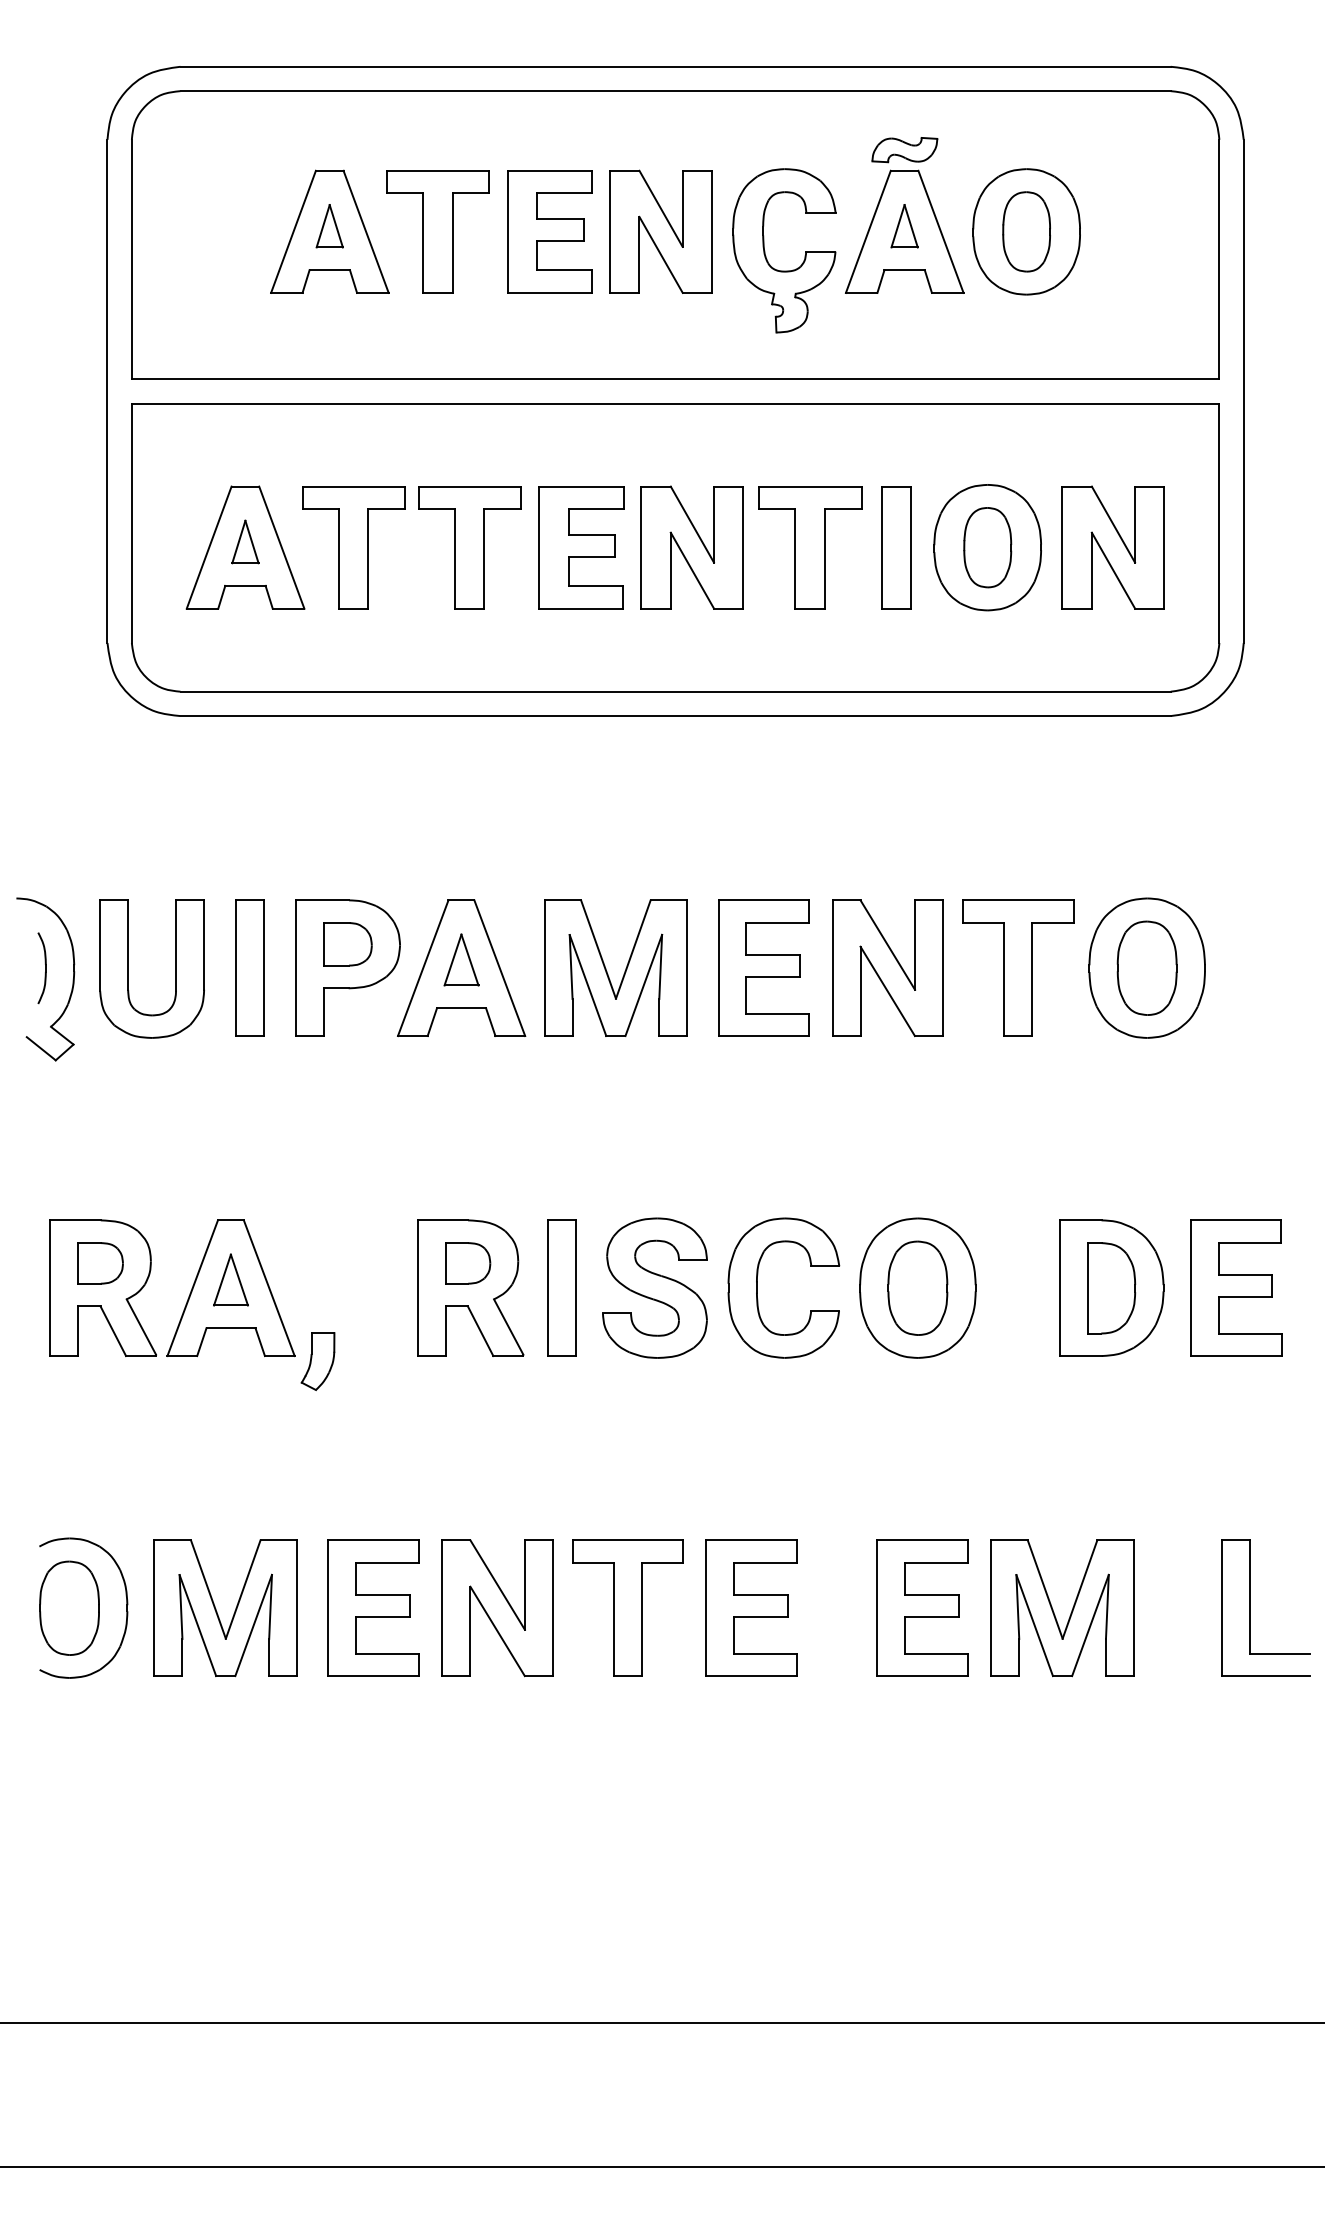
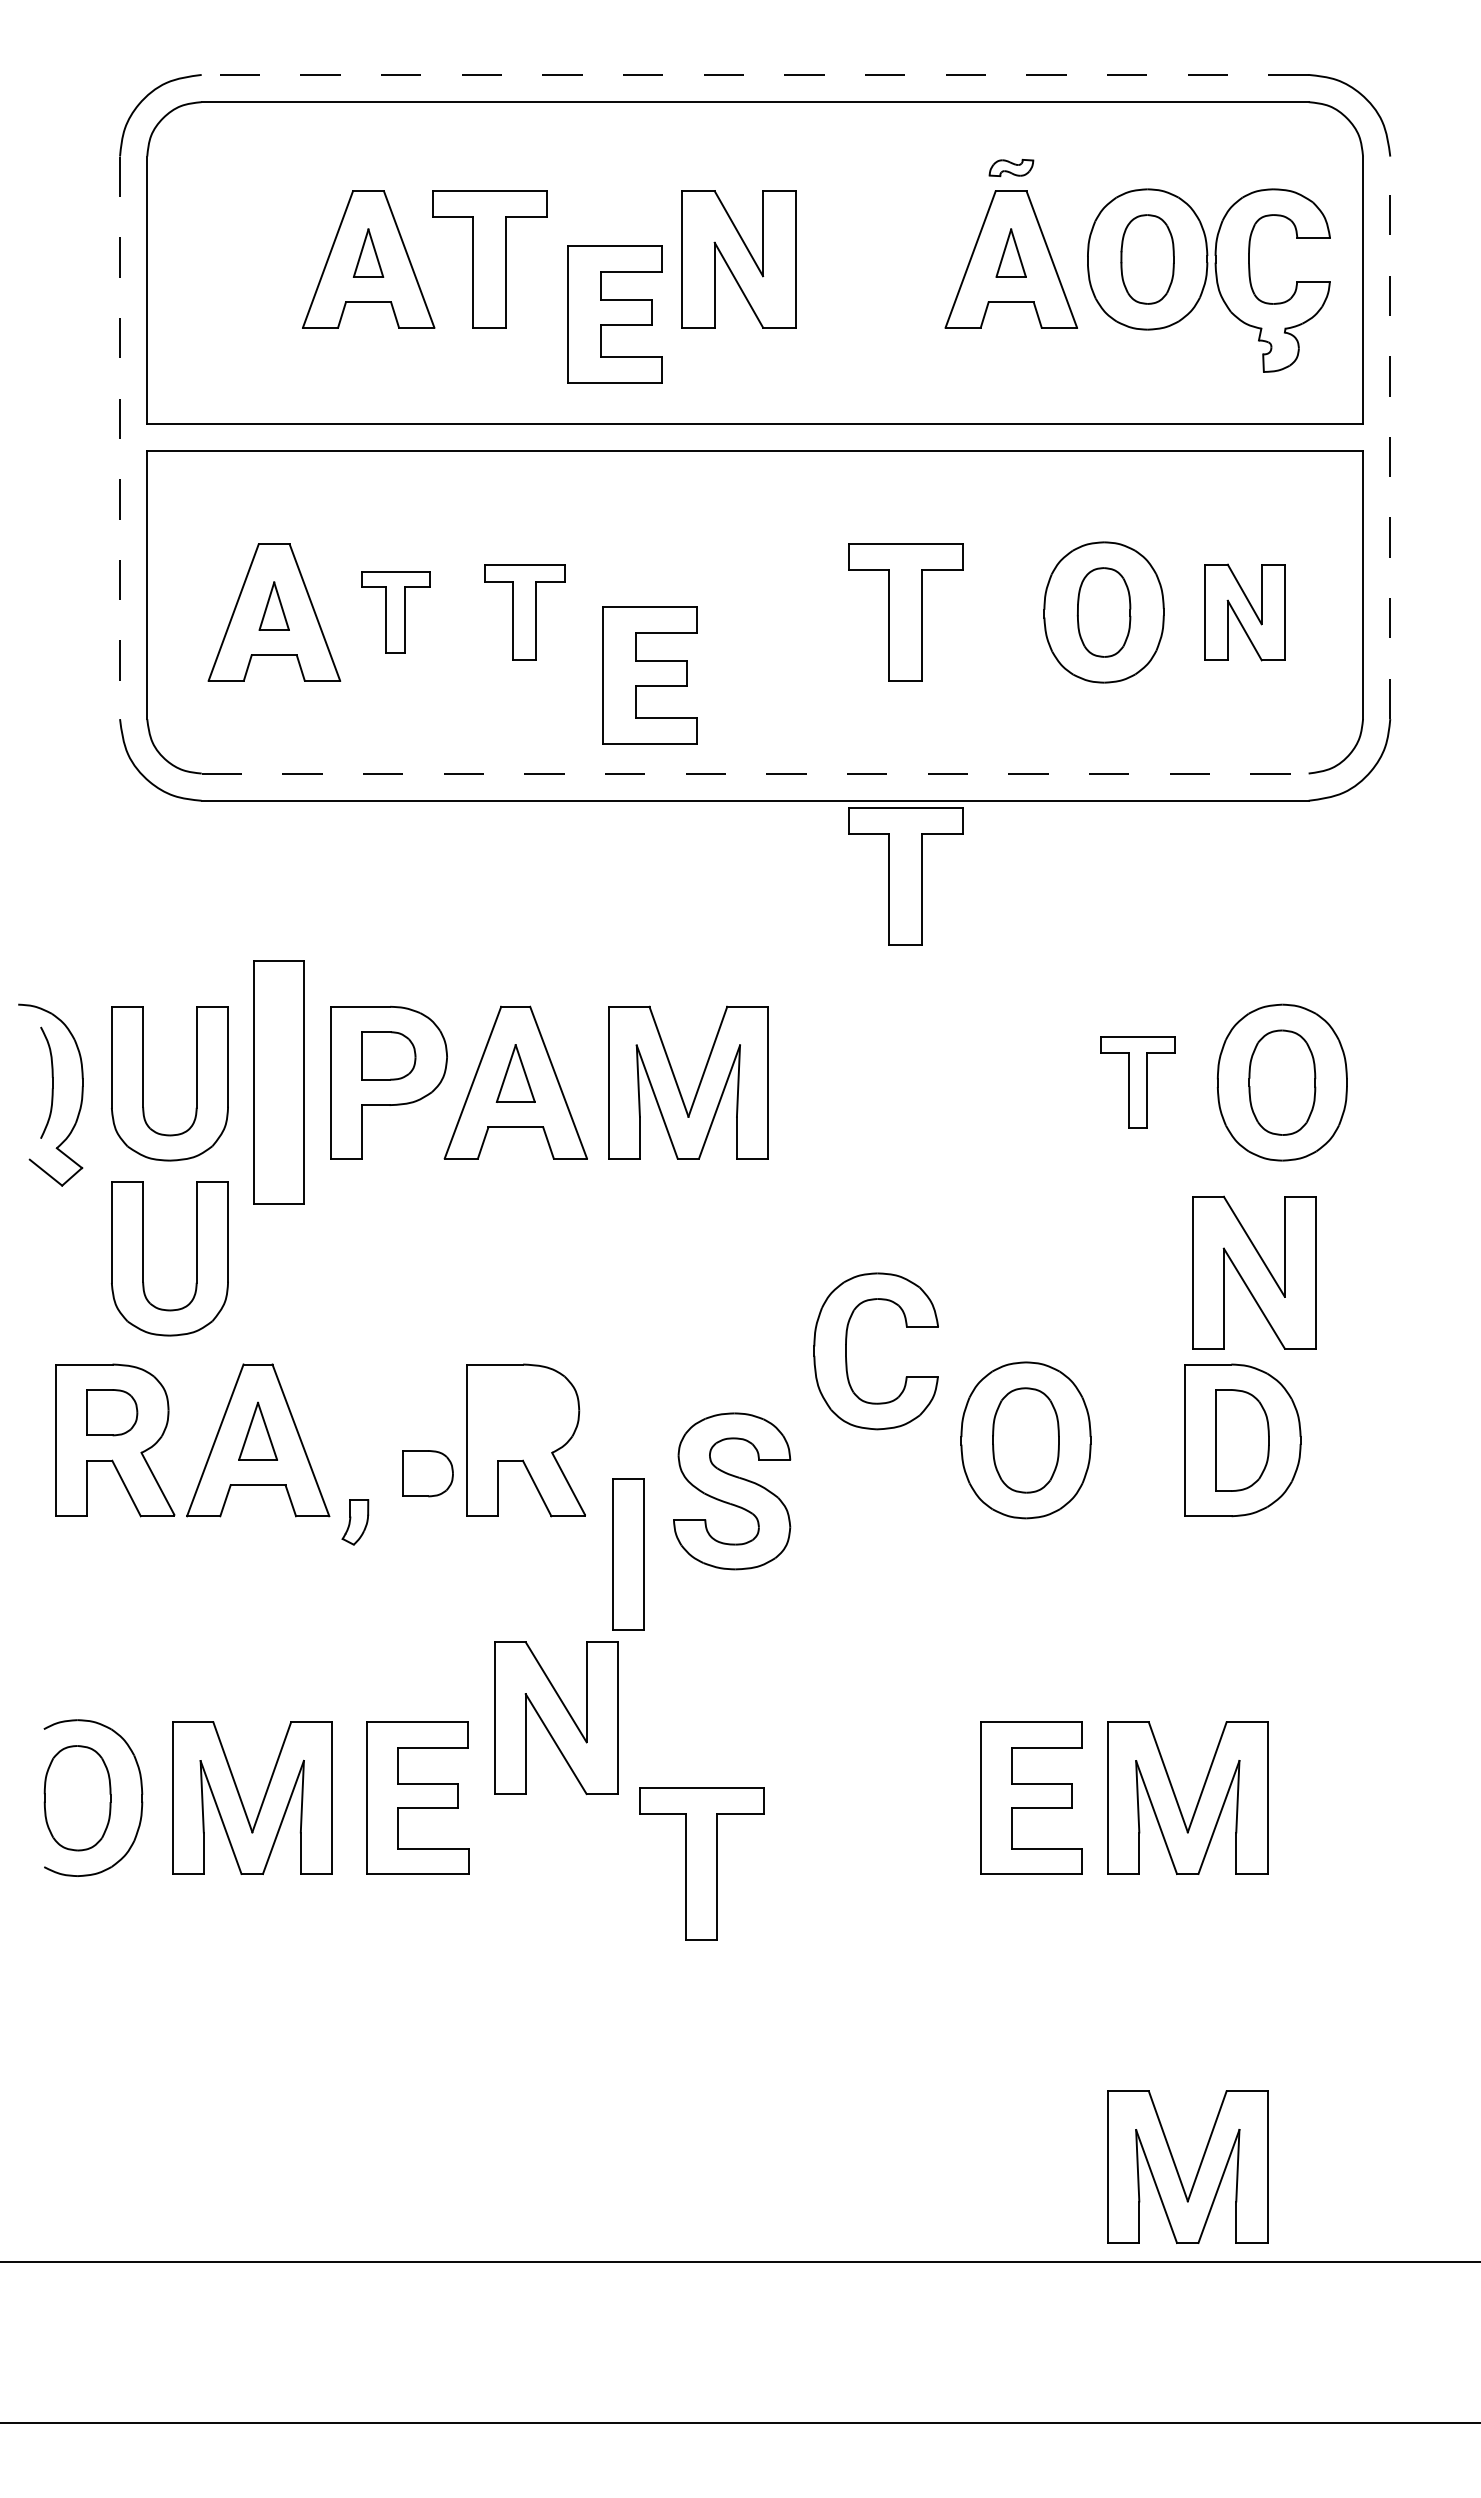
line: (675, 66) -> (754, 74), solid -> dashed
part: (904, 149) -> (1011, 167), size x0.6
part: (549, 231) -> (614, 314), moved
part: (766, 256) -> (1252, 286), moved
line: (1243, 391) -> (1390, 437), solid -> dashed
line: (107, 392) -> (120, 438), solid -> dashed
part: (353, 547) -> (395, 612), size x0.6
part: (469, 547) -> (524, 612), size x0.7
part: (581, 547) -> (649, 675), moved
part: (692, 547) -> (773, 612), removed
part: (896, 547) -> (1002, 612), removed
part: (1113, 547) -> (1244, 612), size x0.7
line: (675, 691) -> (755, 773), solid -> dashed
part: (810, 783) -> (905, 876), added
part: (41, 968) -> (46, 1082), size x1.4
part: (249, 968) -> (278, 1082), size x1.6
part: (763, 968) -> (853, 1082), removed
part: (887, 968) -> (1254, 1272), moved
part: (1017, 968) -> (1137, 1082), size x0.6
part: (128, 1125) -> (143, 1258), added
part: (467, 1263) -> (427, 1473), moved
part: (562, 1288) -> (628, 1554), moved
part: (655, 1288) -> (732, 1491), moved
part: (757, 1288) -> (846, 1351), moved
part: (1235, 1288) -> (1381, 1440), removed
part: (318, 1361) -> (355, 1522), size x0.7
part: (627, 1607) -> (701, 1863), moved
part: (751, 1607) -> (839, 1797), removed
part: (1251, 1607) -> (1398, 1797), removed
part: (497, 1608) -> (556, 1718), moved
part: (1053, 1939) -> (1177, 2168), added

